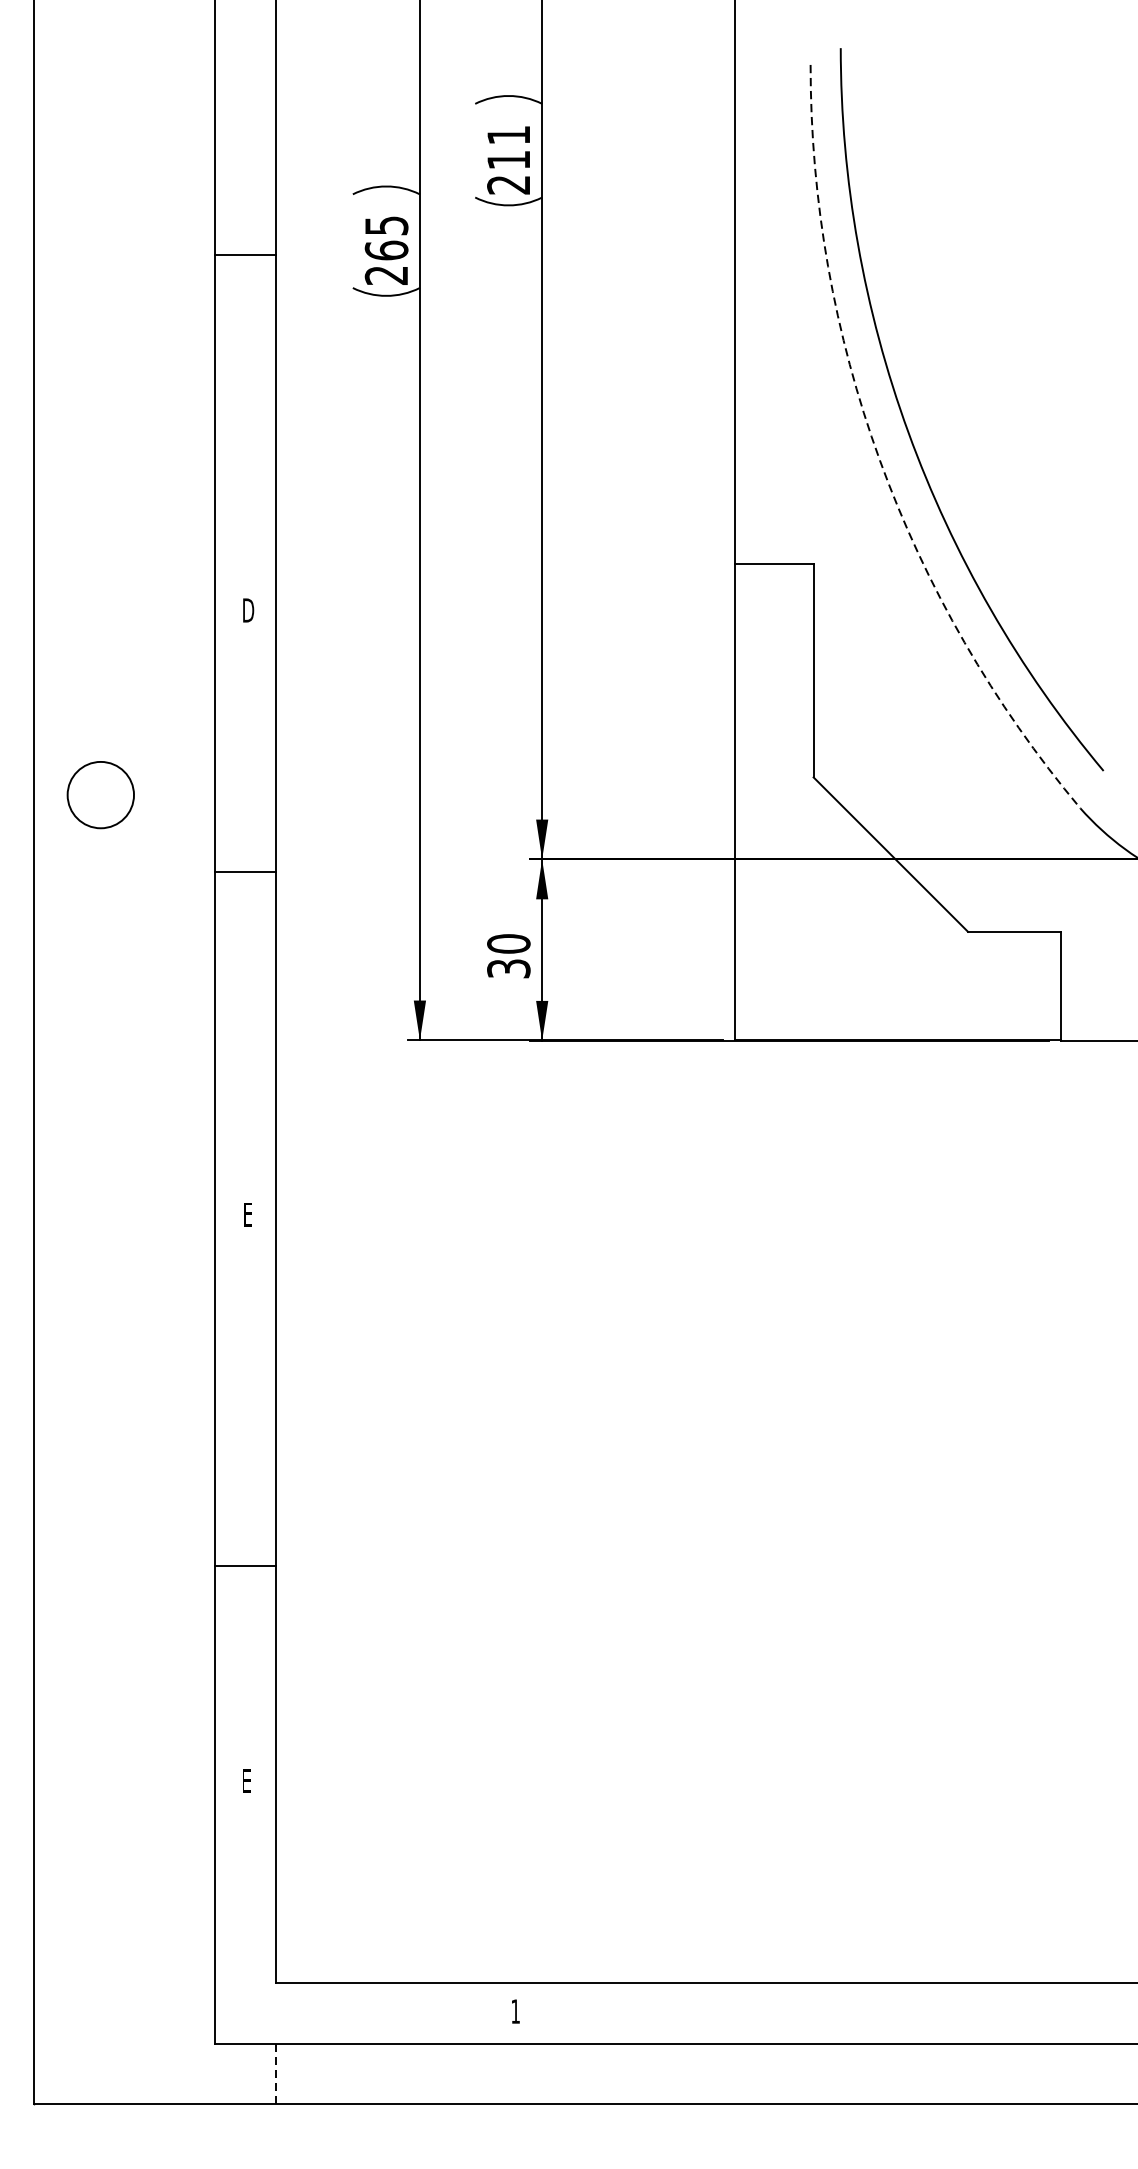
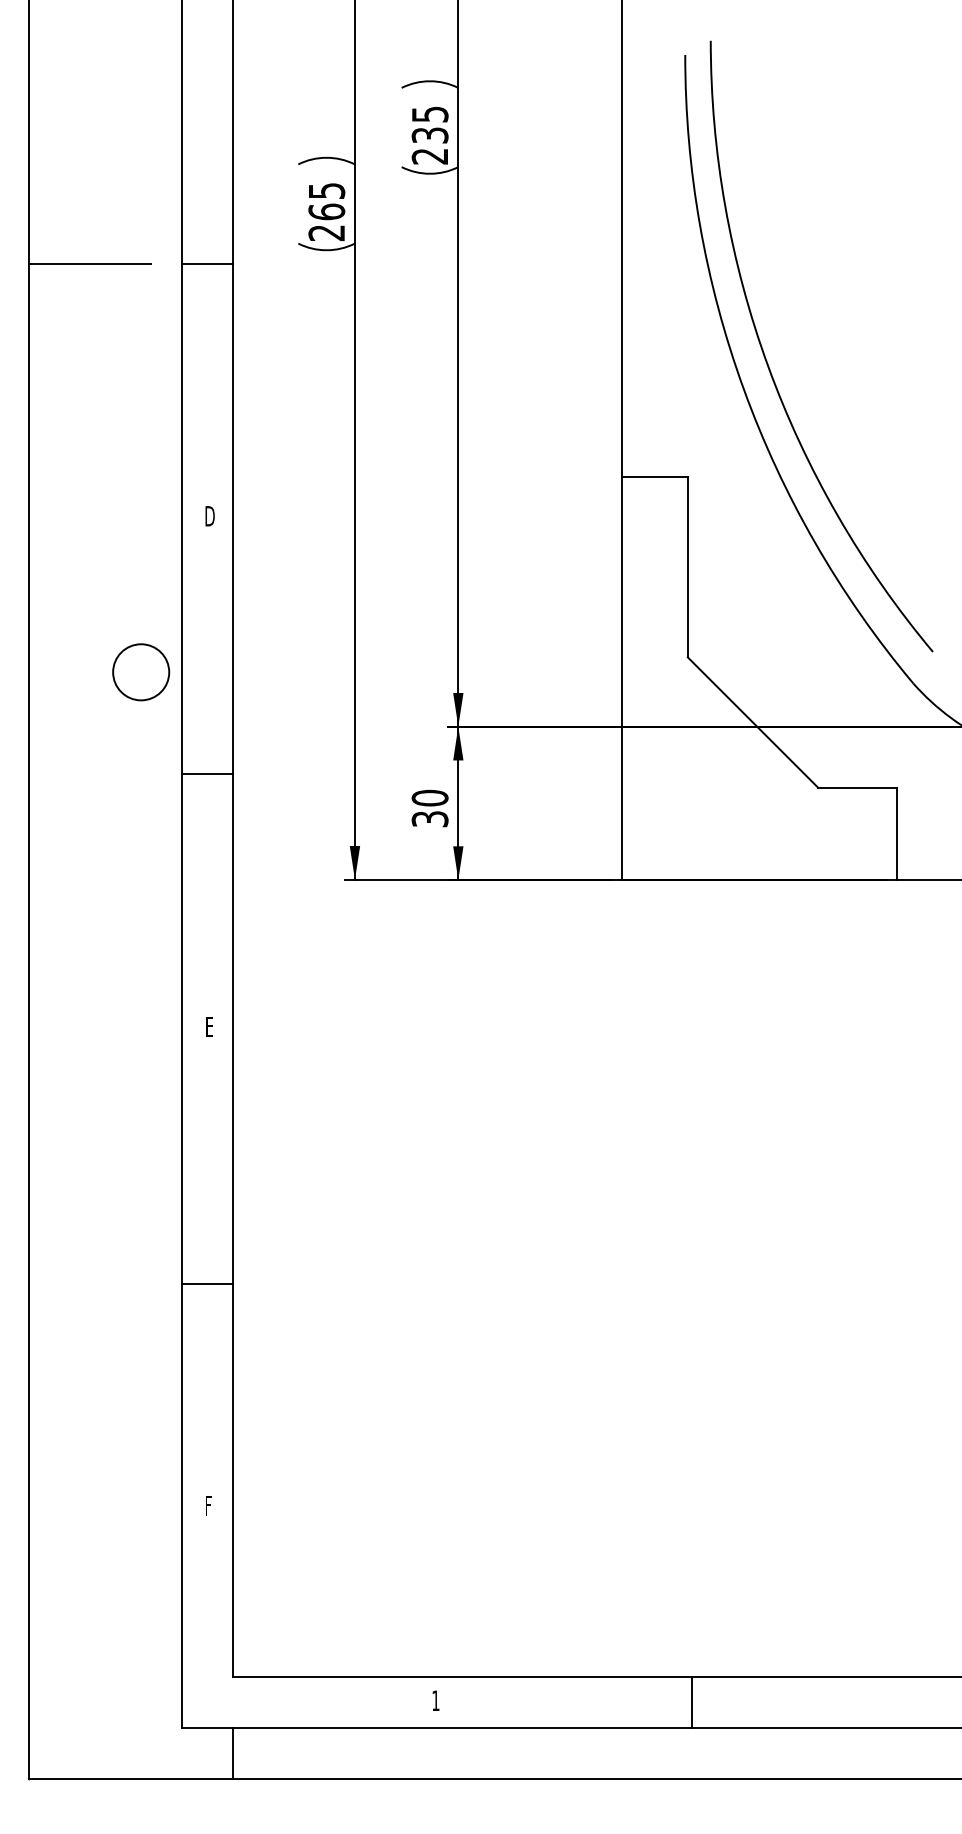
text: (508, 147) -> (429, 124), 211 -> 235
line: (244, 254) -> (206, 264), moved
line: (105, 312) -> (89, 264), added
arc: (879, 460) -> (743, 389), dashed -> solid
circle: (101, 795) -> (141, 672), moved
line: (244, 872) -> (206, 774), moved
line: (244, 1566) -> (206, 1284), moved
text: (246, 1780) -> (208, 1505), E -> F
line: (817, 2012) -> (691, 1701), added
line: (275, 2073) -> (232, 1753), dashed -> solid

